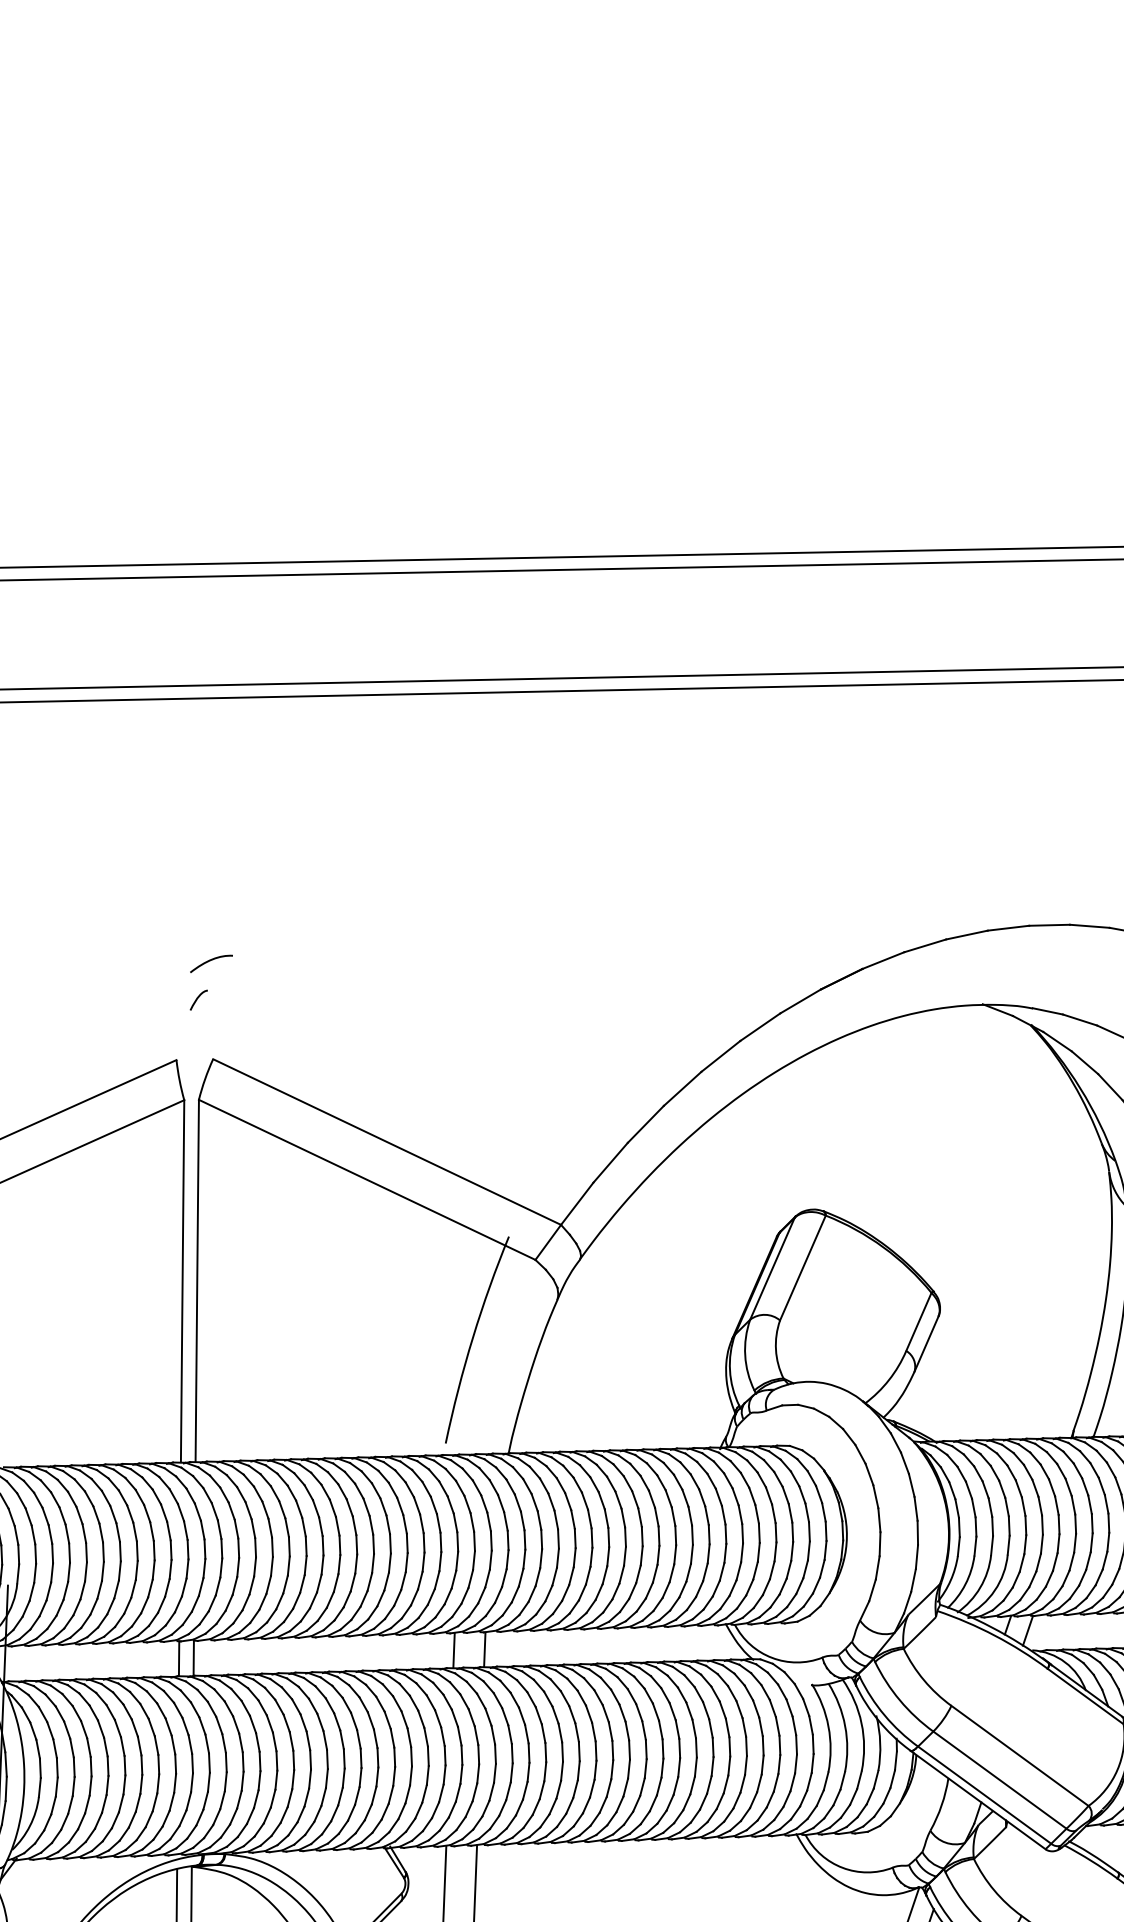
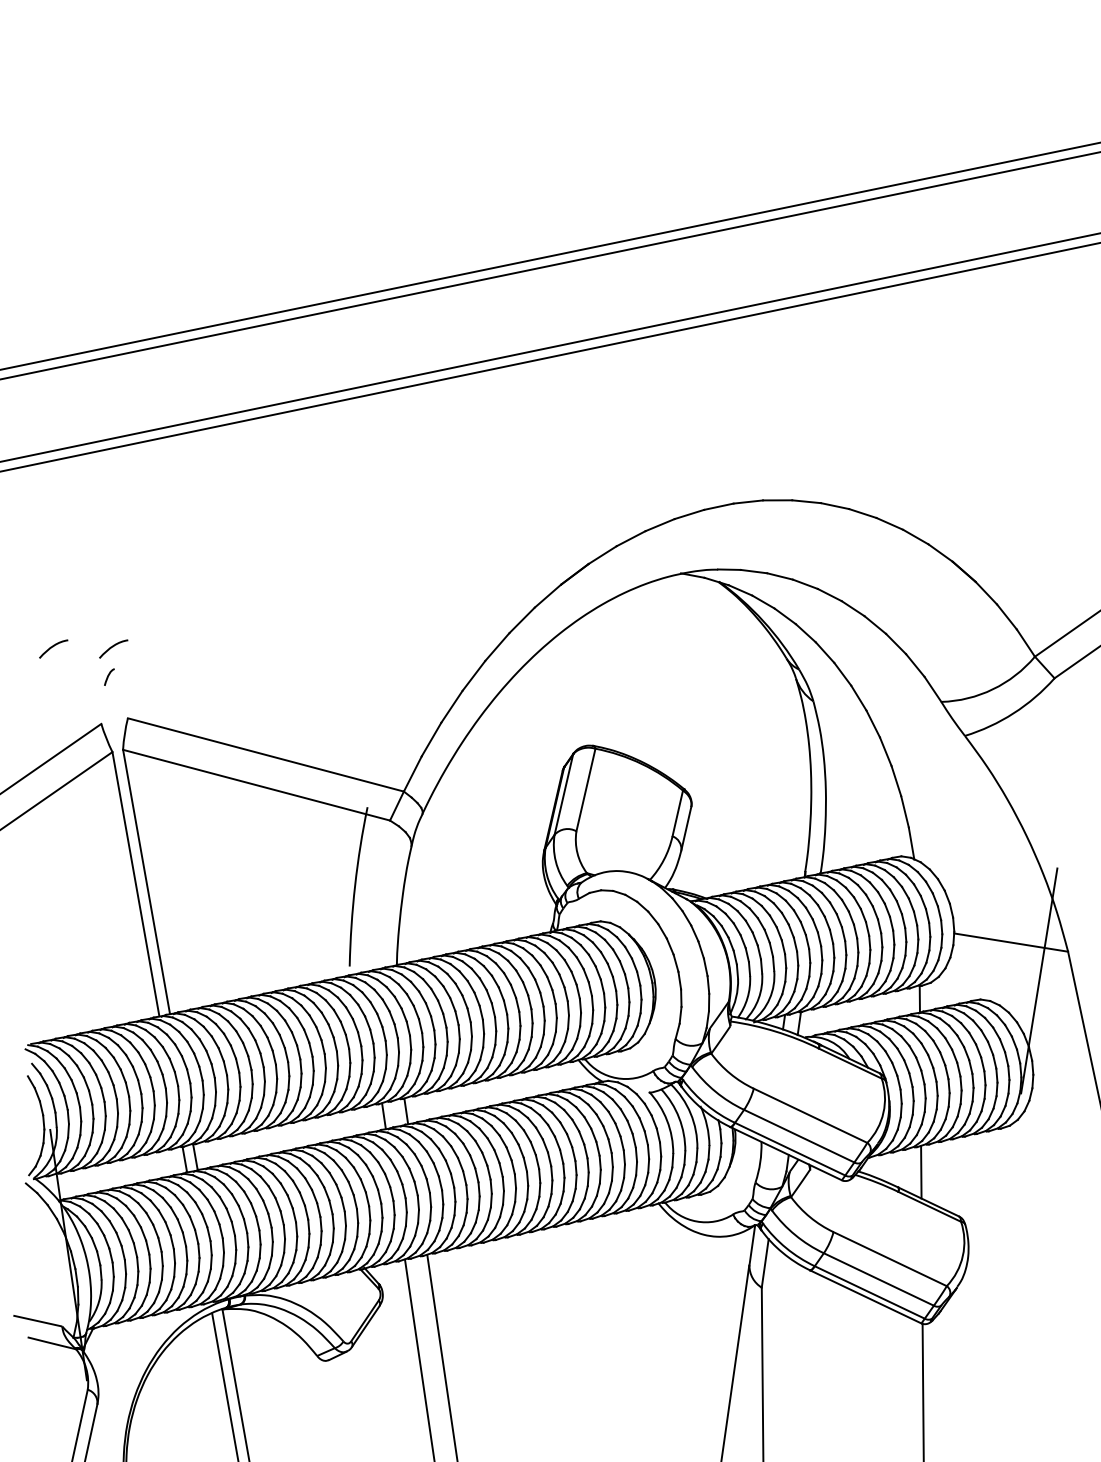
curve: (132, 946) -> (53, 647), added

